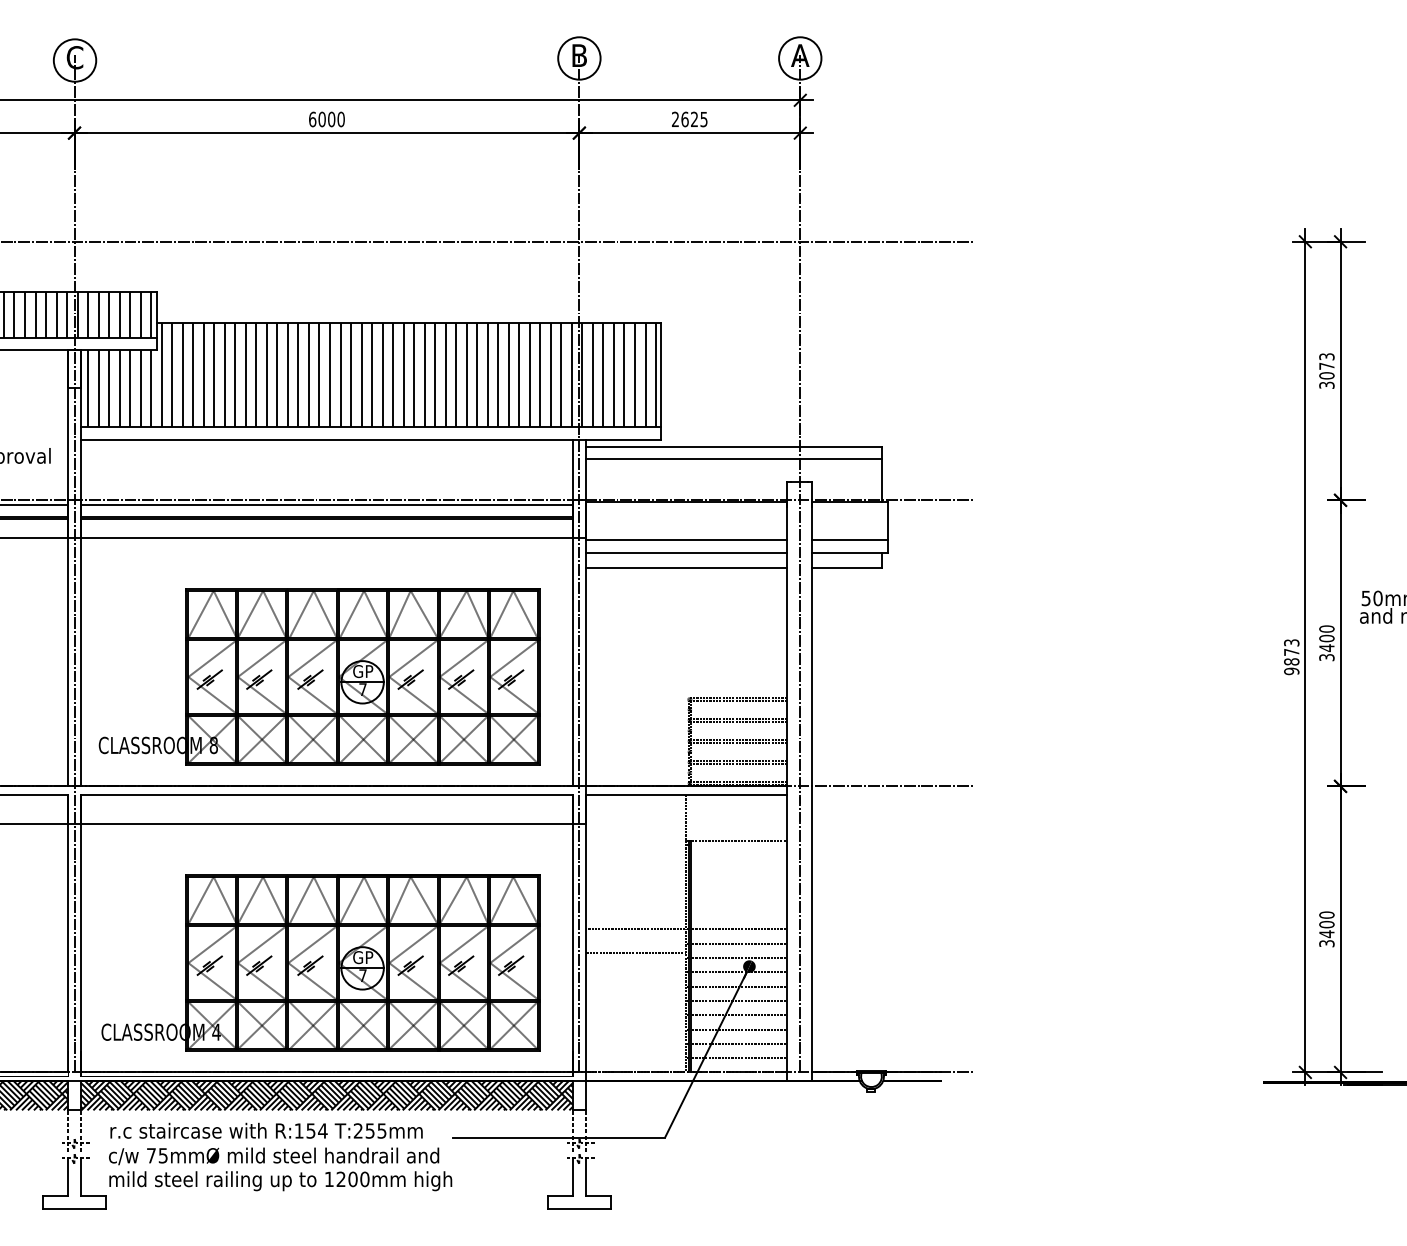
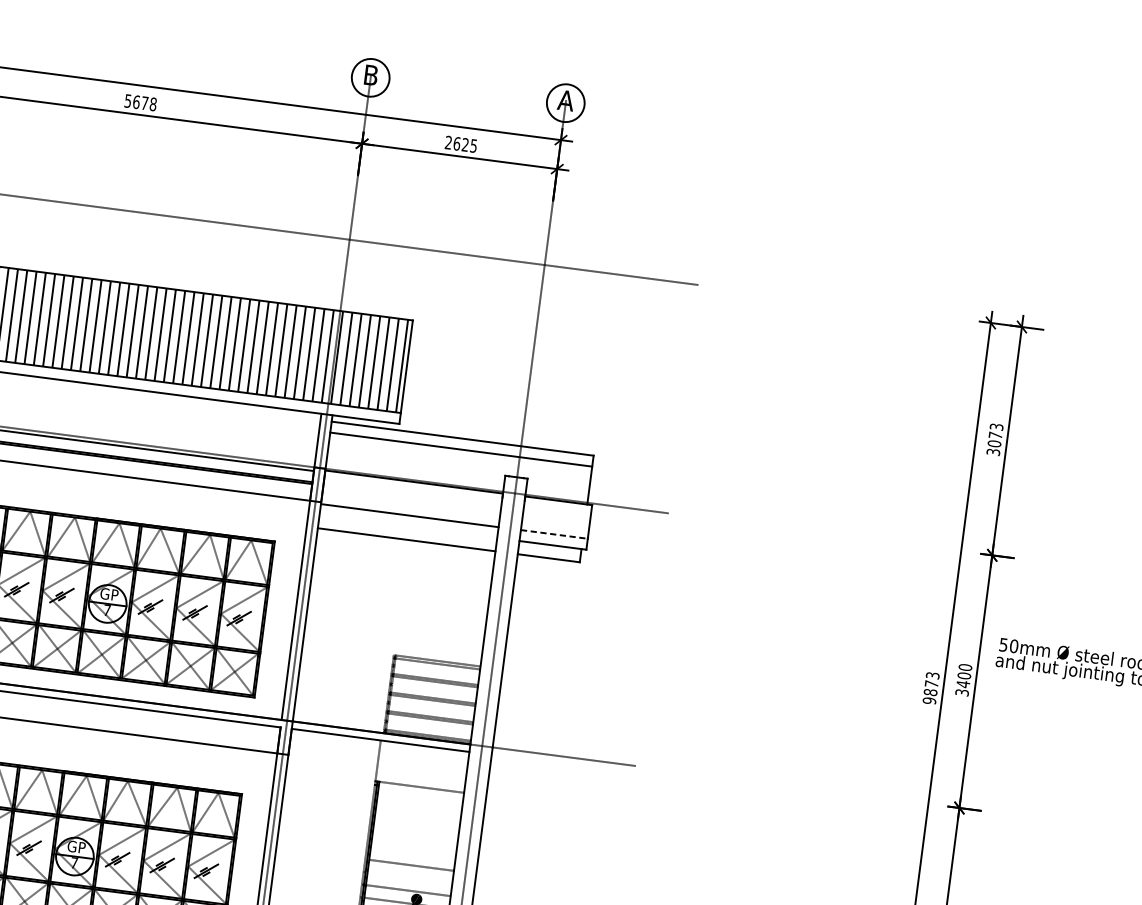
text: (326, 119) -> (140, 102), 6000 -> 5678
line: (849, 540) -> (553, 534), solid -> dashed
line: (685, 552) -> (407, 526), removed
line: (636, 929) -> (321, 853), removed
line: (738, 943) -> (409, 877), removed
line: (635, 952) -> (317, 873), removed

